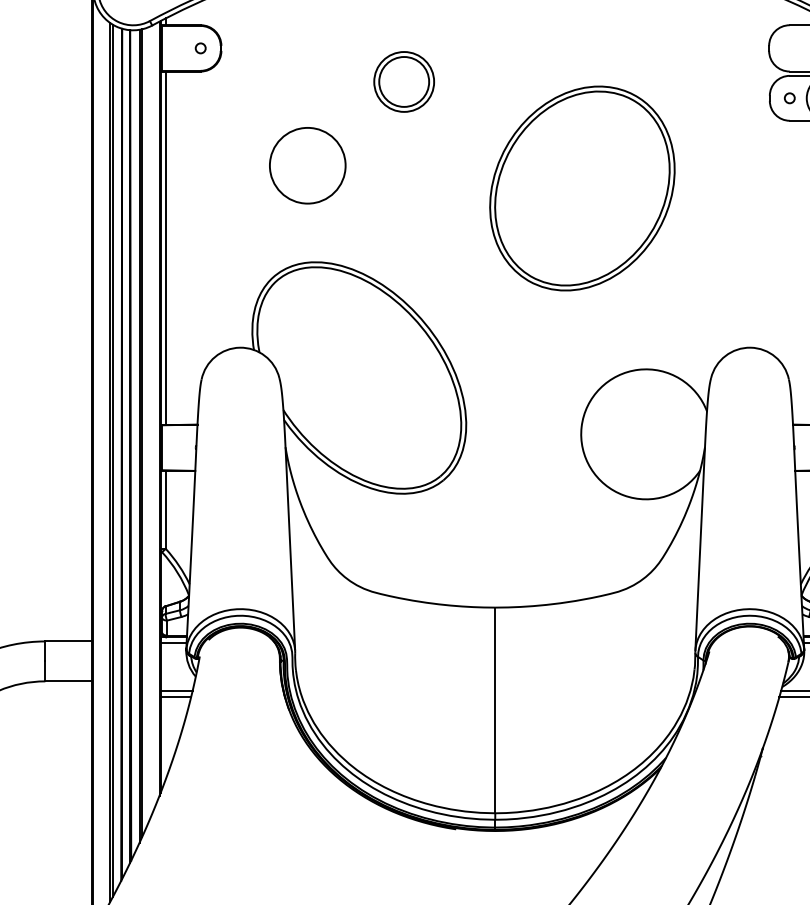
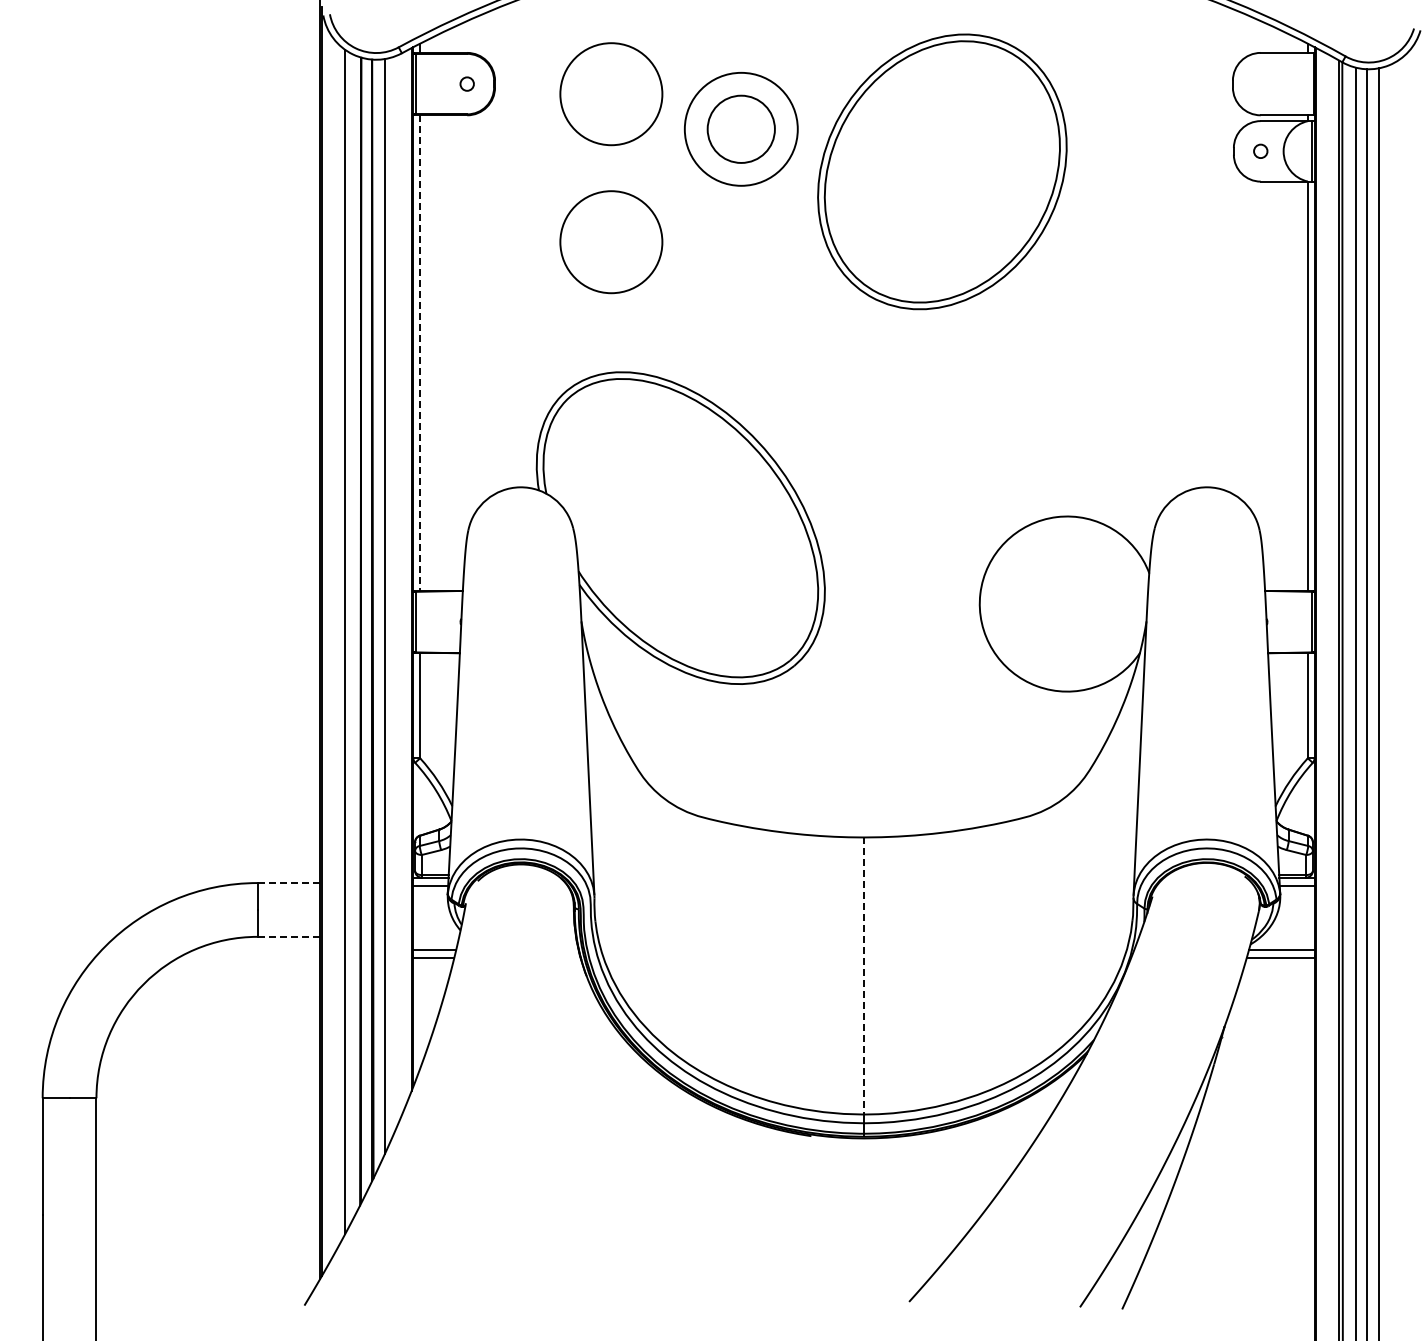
circle: (307, 56) -> (611, 94), added
circle: (403, 81) -> (740, 128), size x1.4
part: (582, 188) -> (942, 171), moved
line: (166, 248) -> (420, 353), solid -> dashed
line: (142, 432) -> (388, 601), removed
line: (112, 460) -> (348, 639), removed
line: (68, 641) -> (288, 883), solid -> dashed
line: (68, 681) -> (289, 936), solid -> dashed
line: (494, 710) -> (863, 976), solid -> dashed

